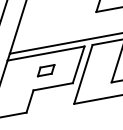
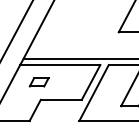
part: (45, 70) -> (38, 82), moved

